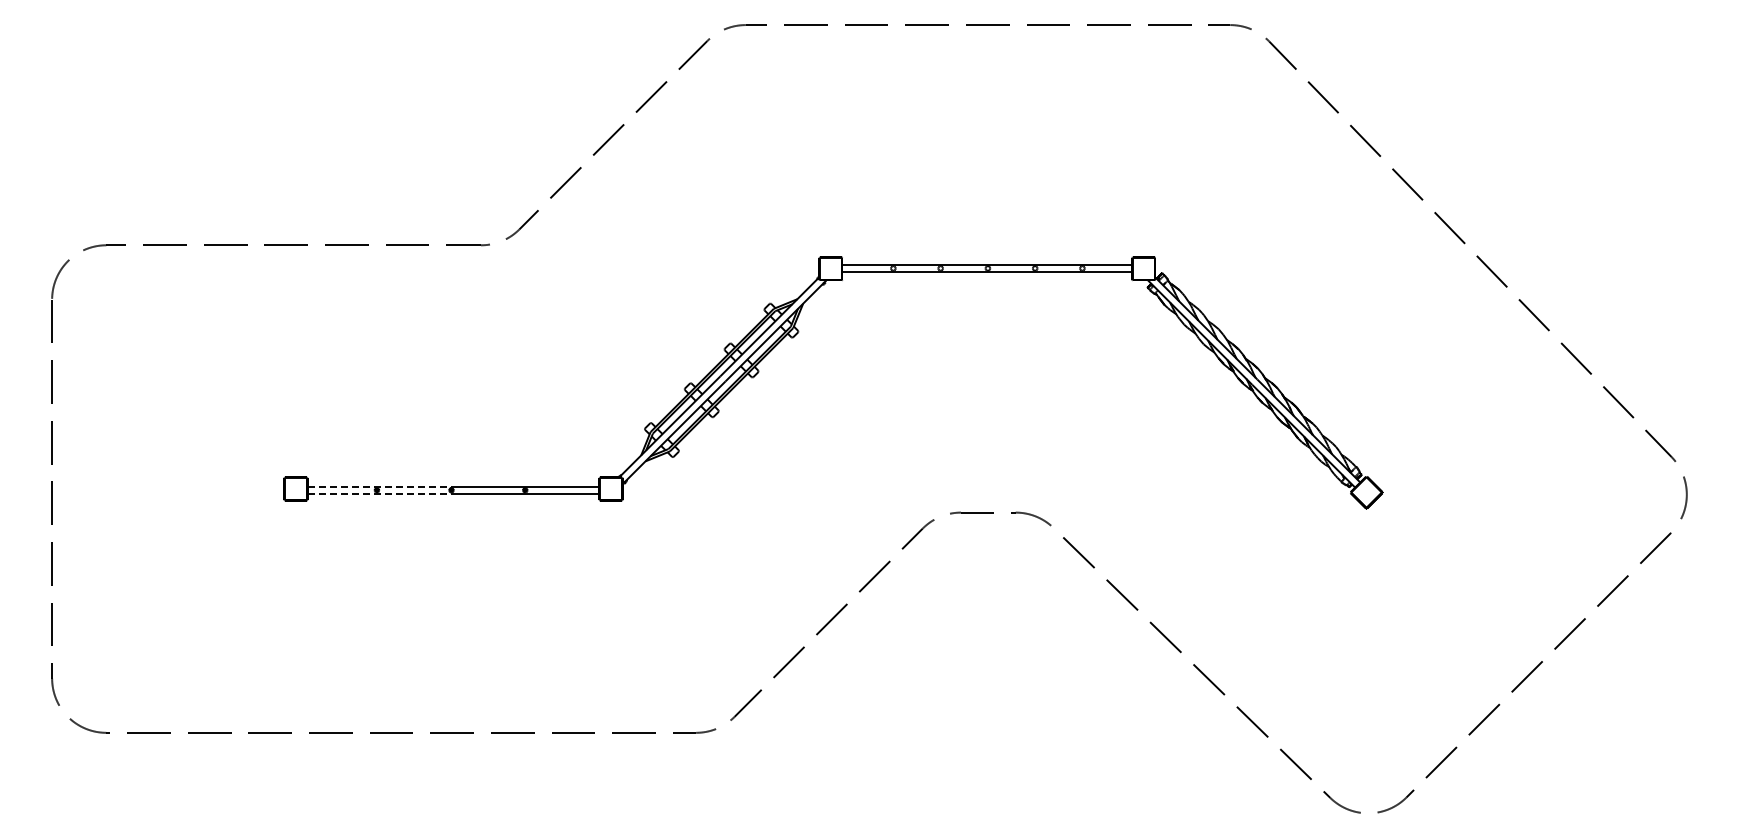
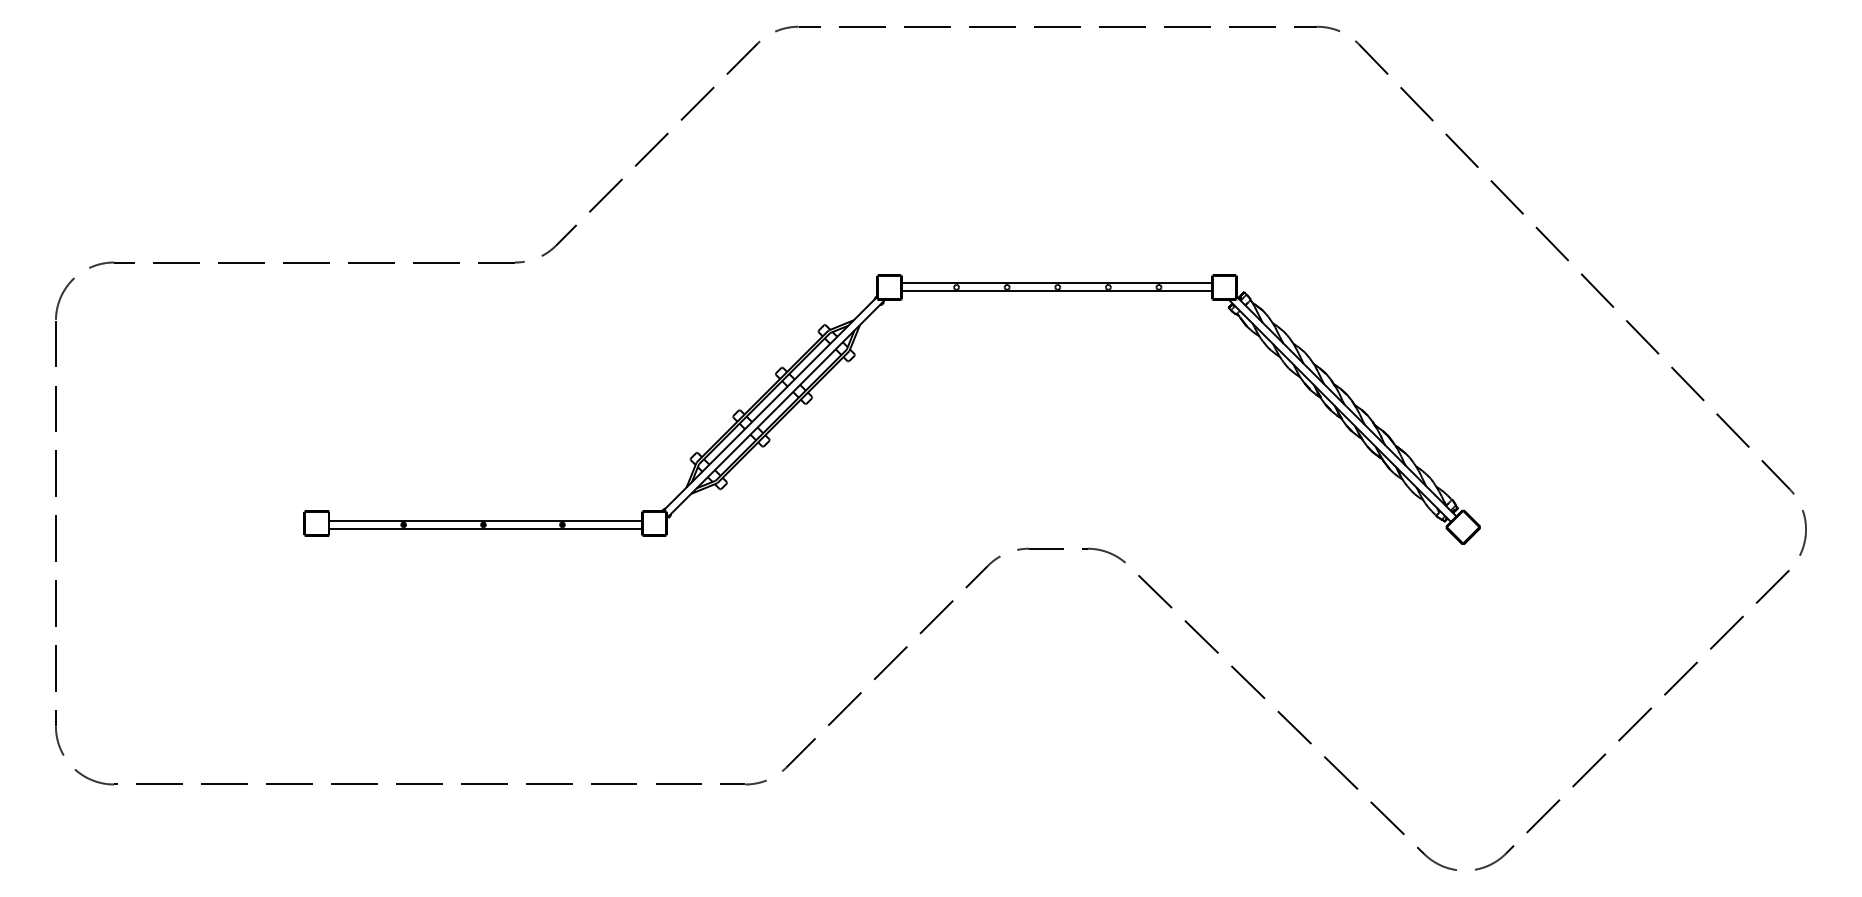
line: (379, 486) -> (406, 520), dashed -> solid
line: (379, 493) -> (406, 528), dashed -> solid

